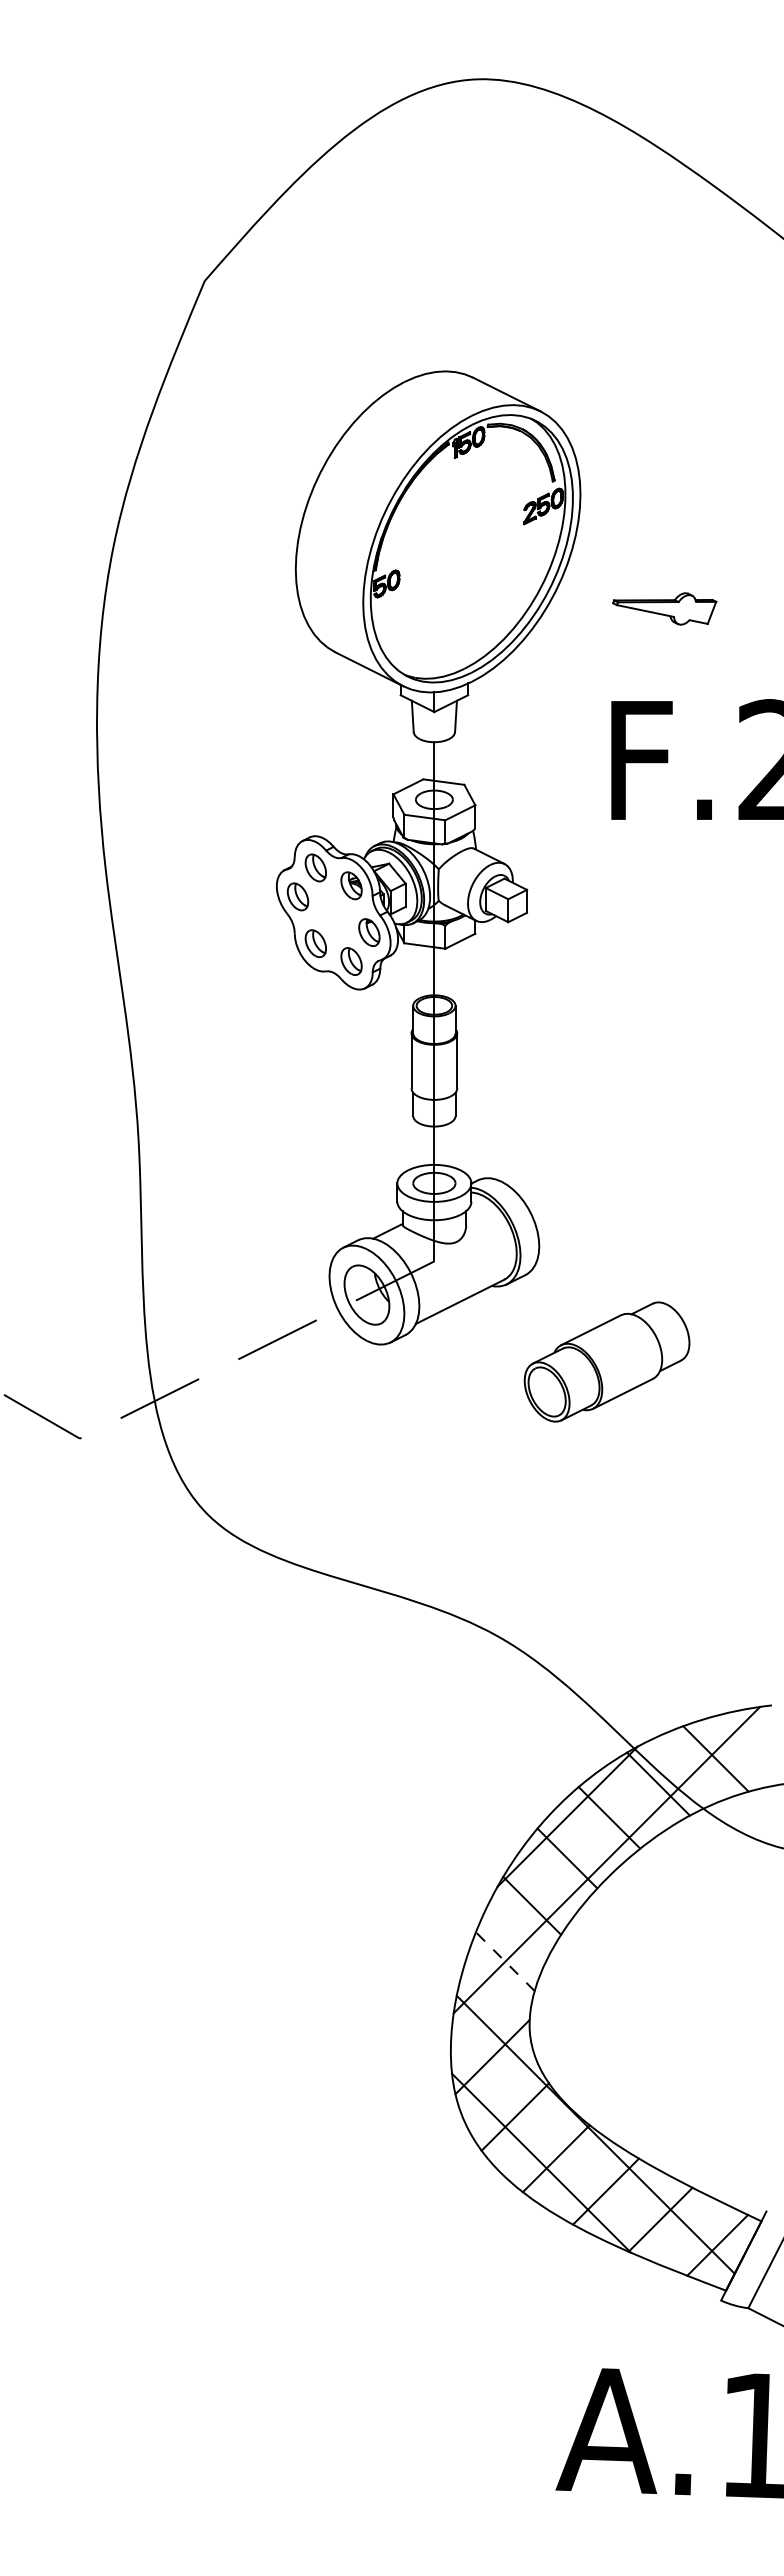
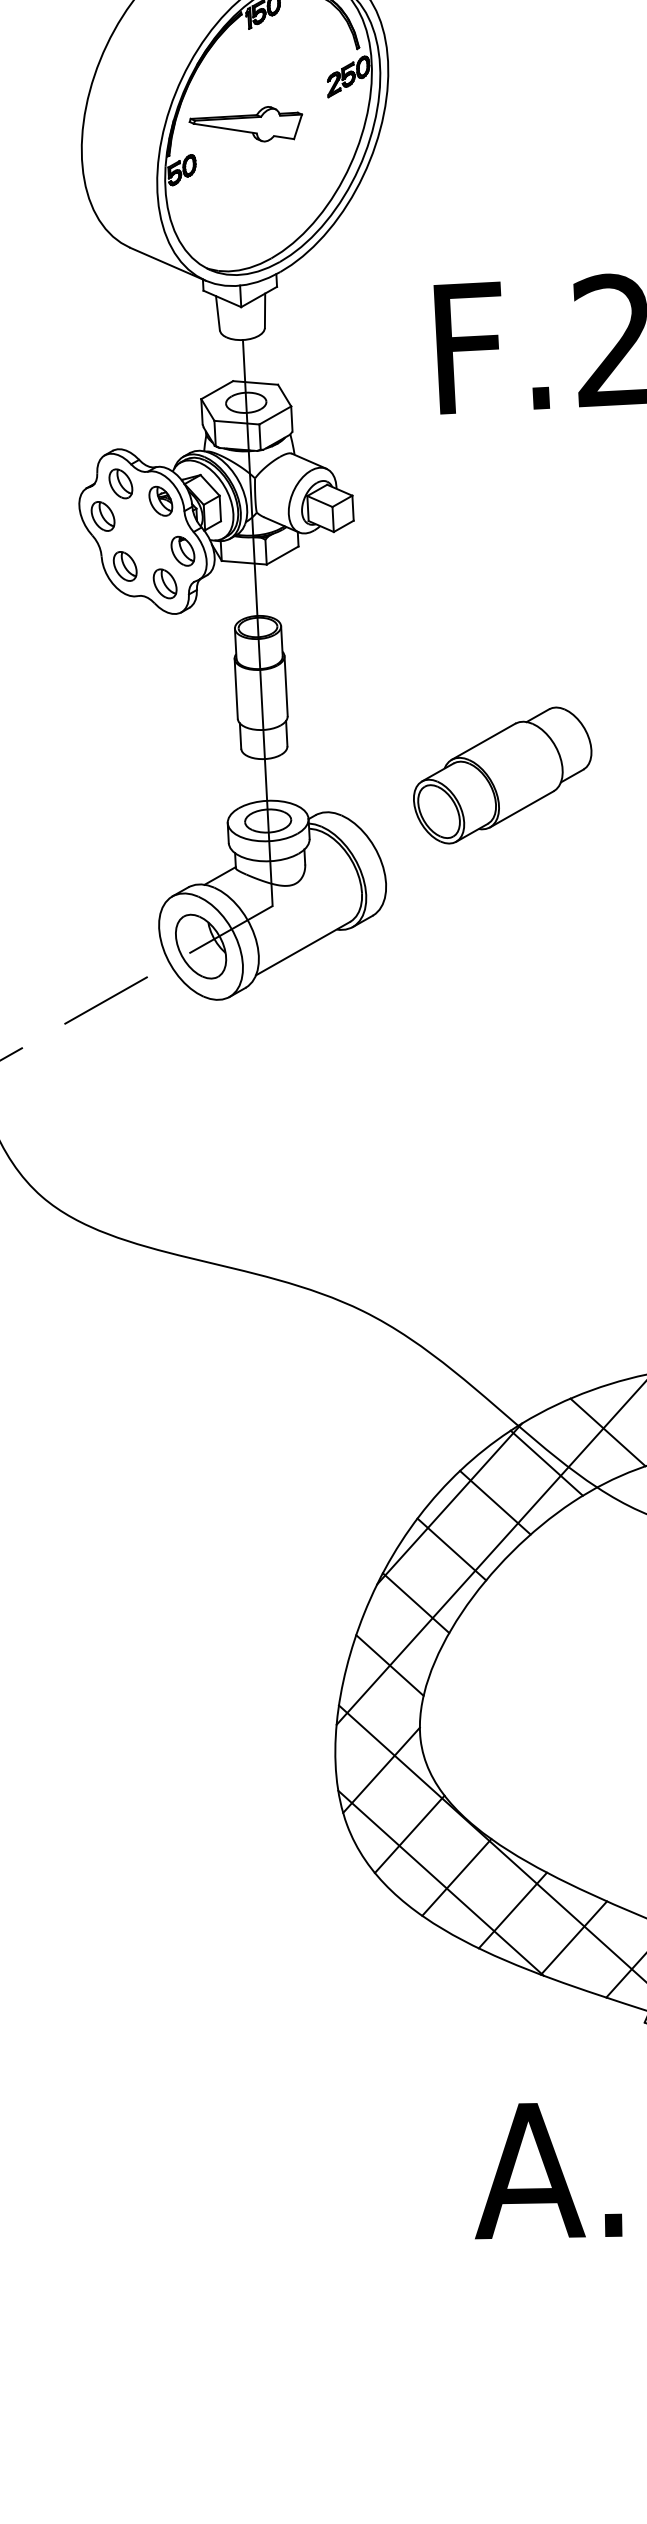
part: (664, 608) -> (246, 124), moved
part: (606, 1361) -> (502, 774), moved
line: (505, 1961) -> (390, 1665), dashed -> solid

